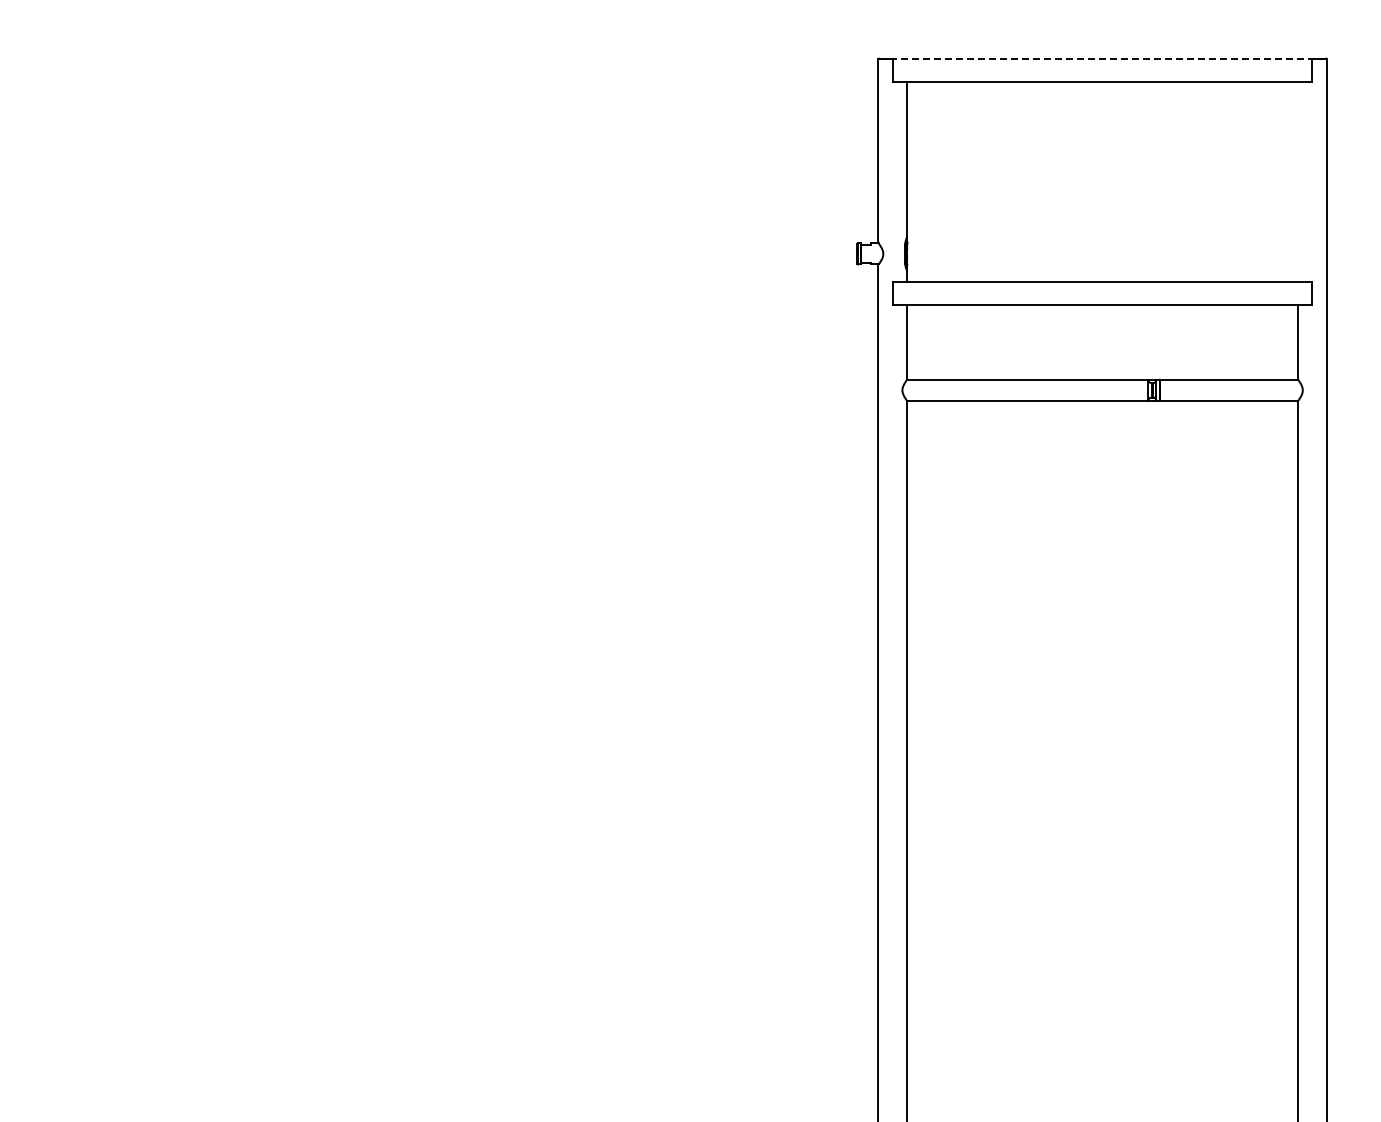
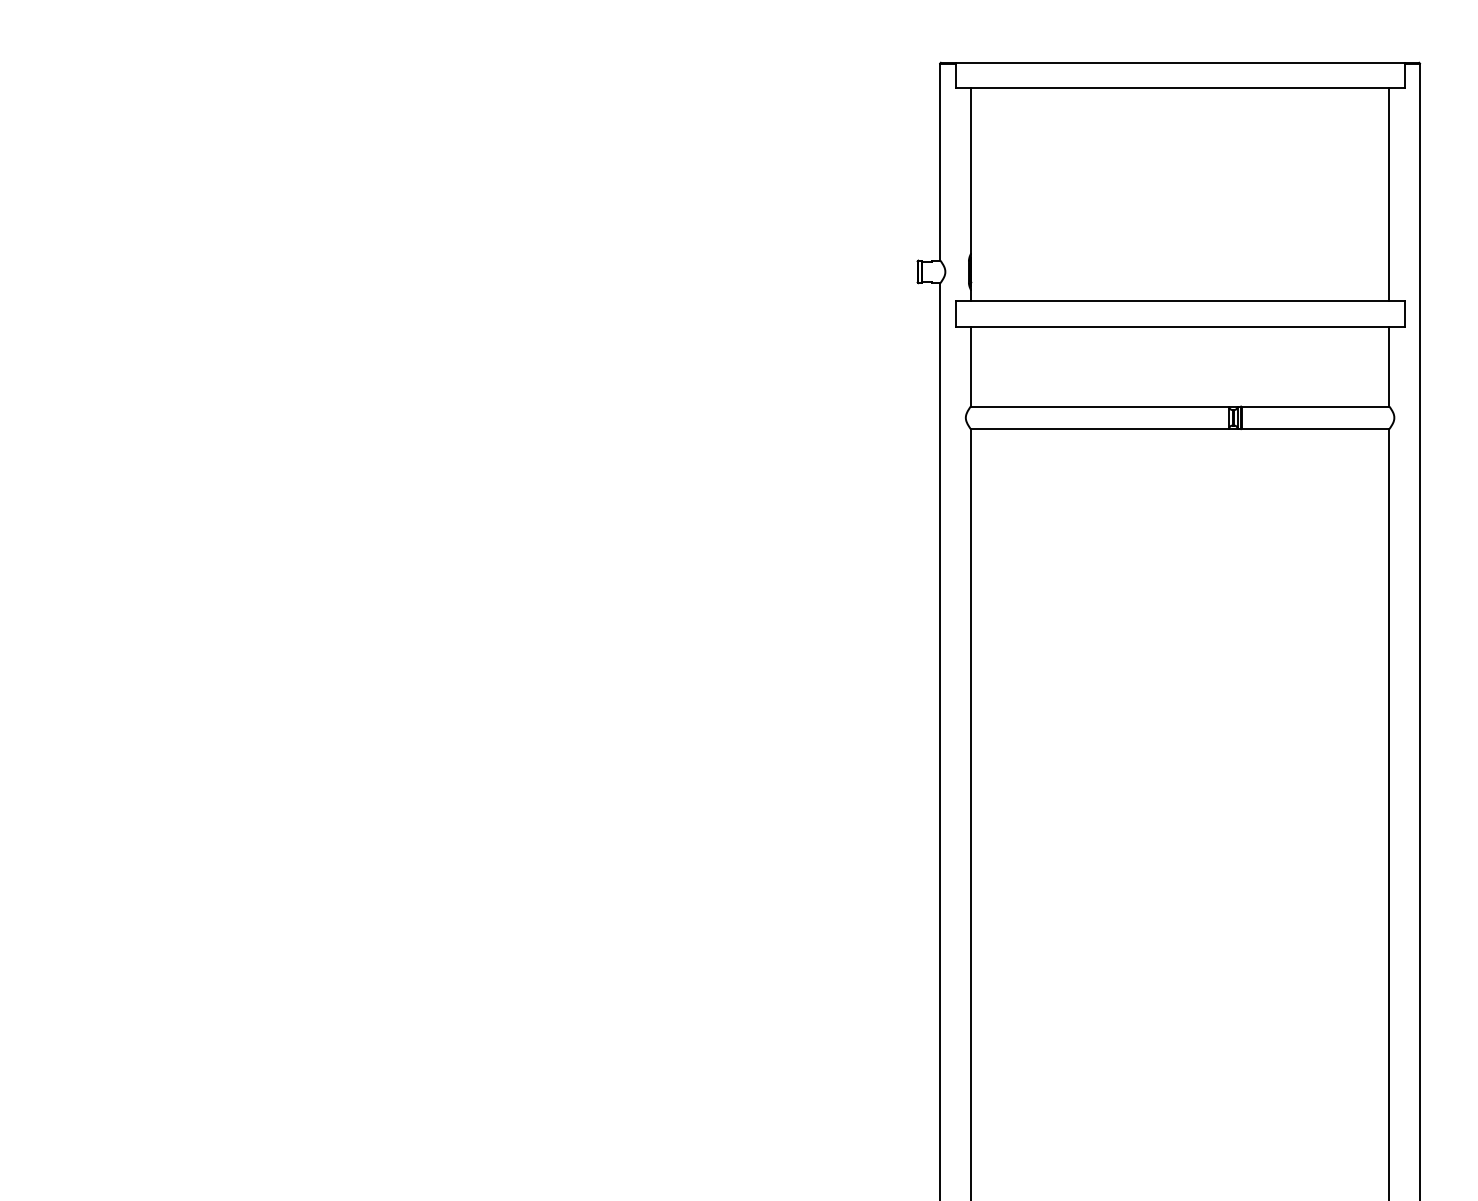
line: (1102, 58) -> (1179, 62), dashed -> solid
line: (1297, 181) -> (1388, 194), added

